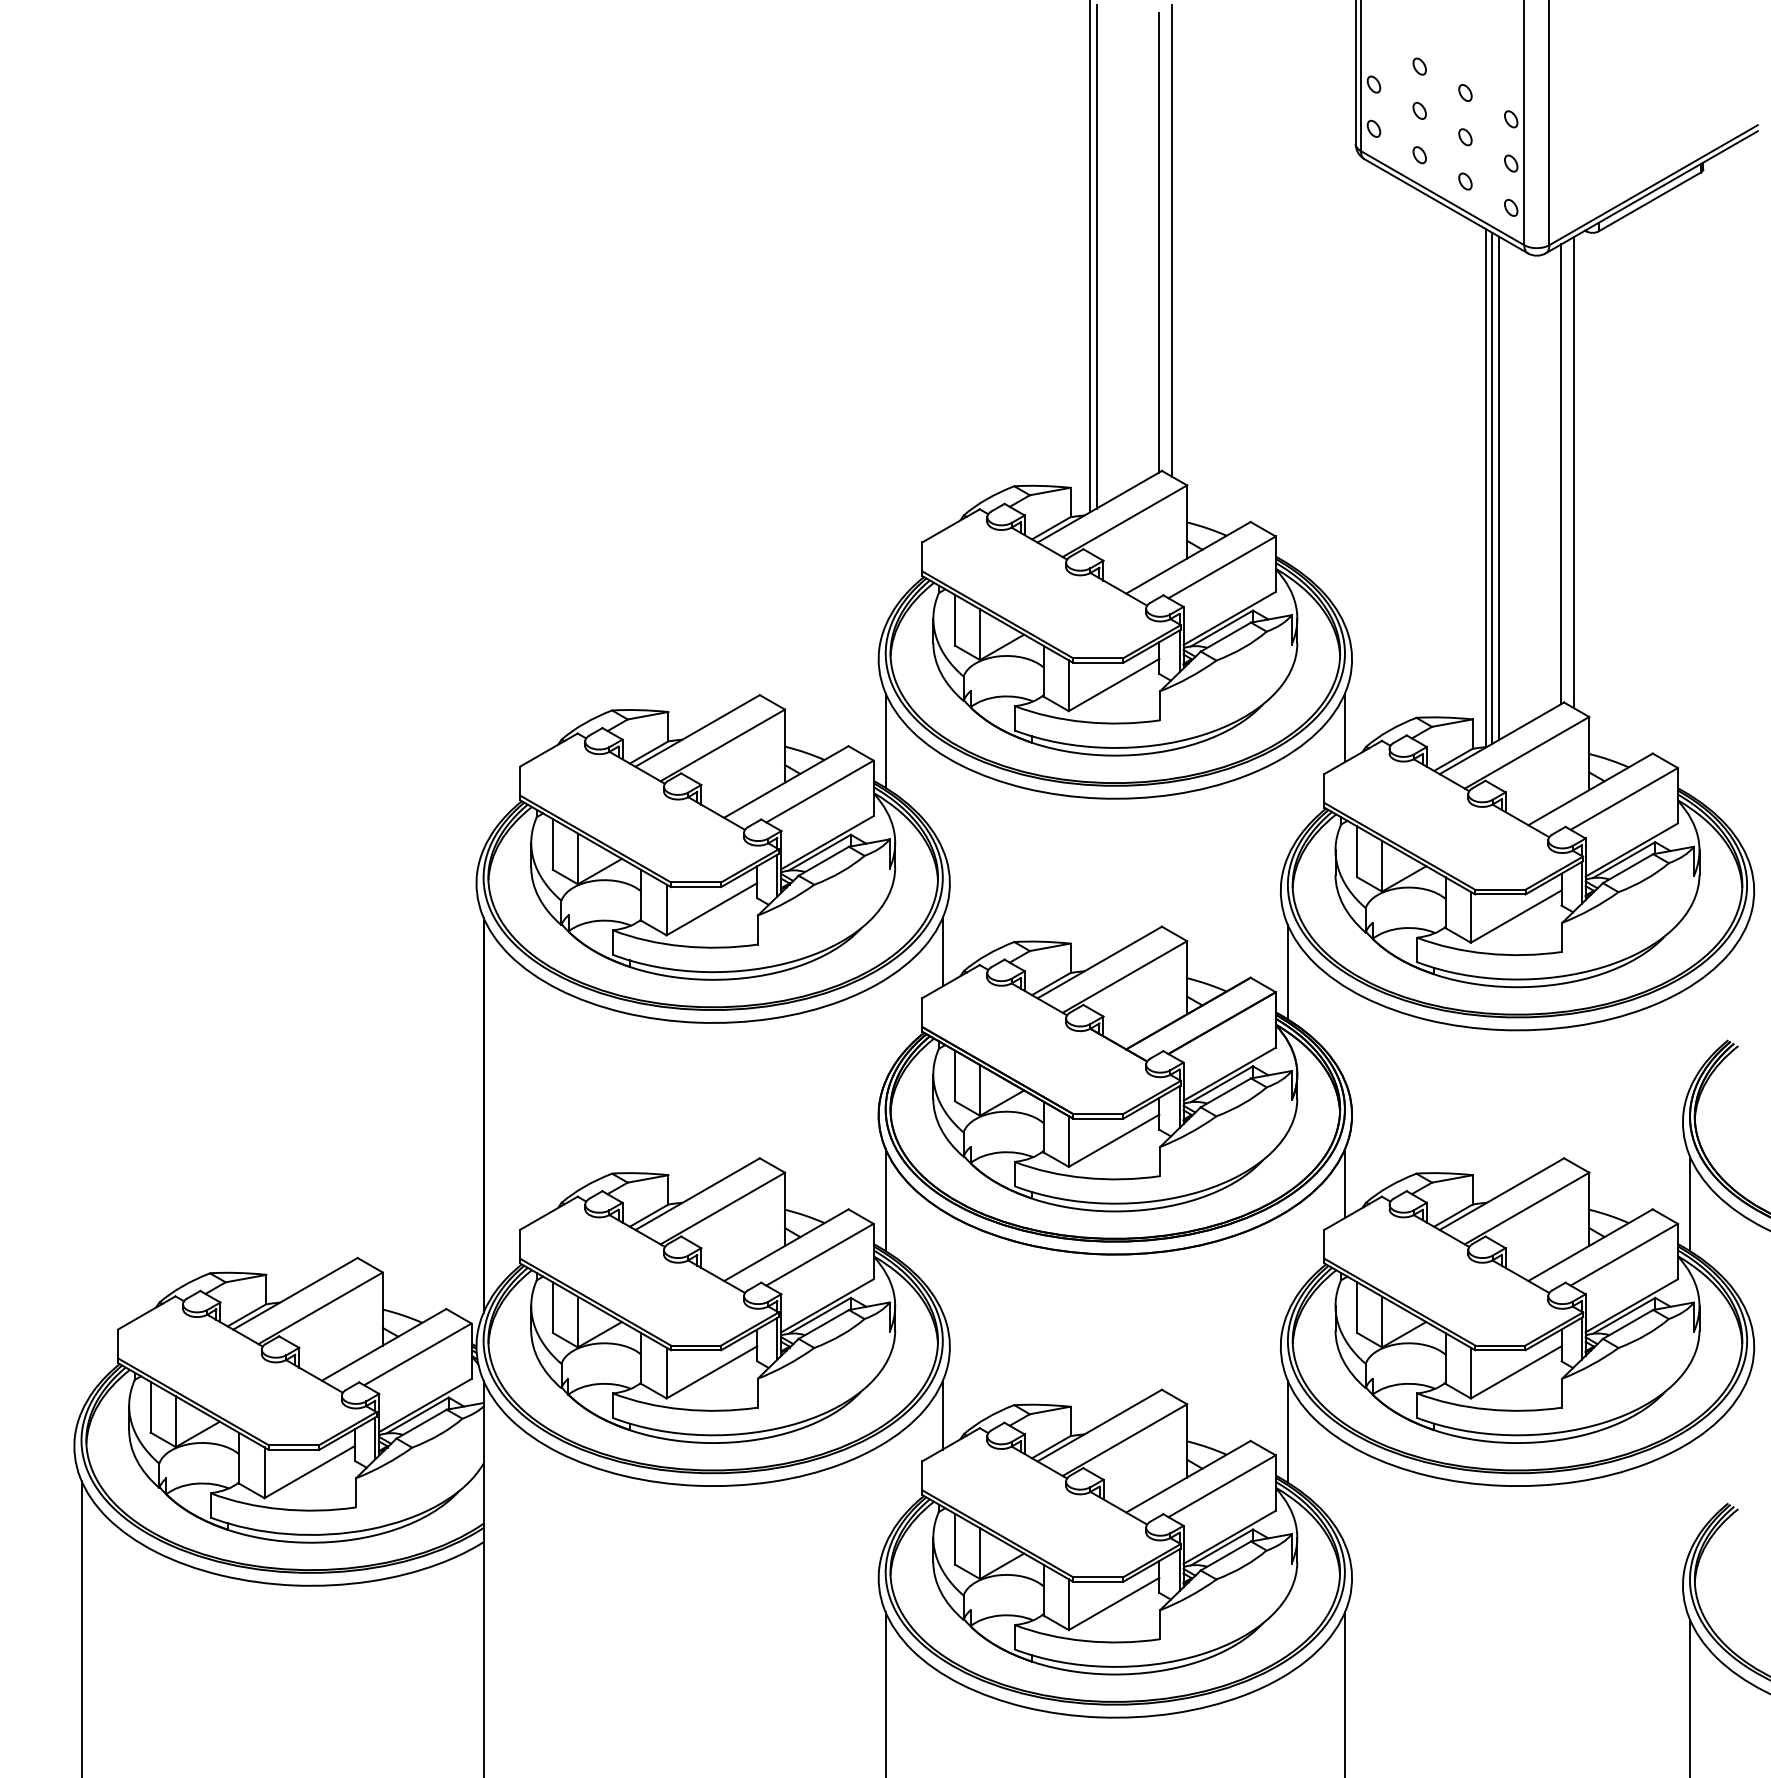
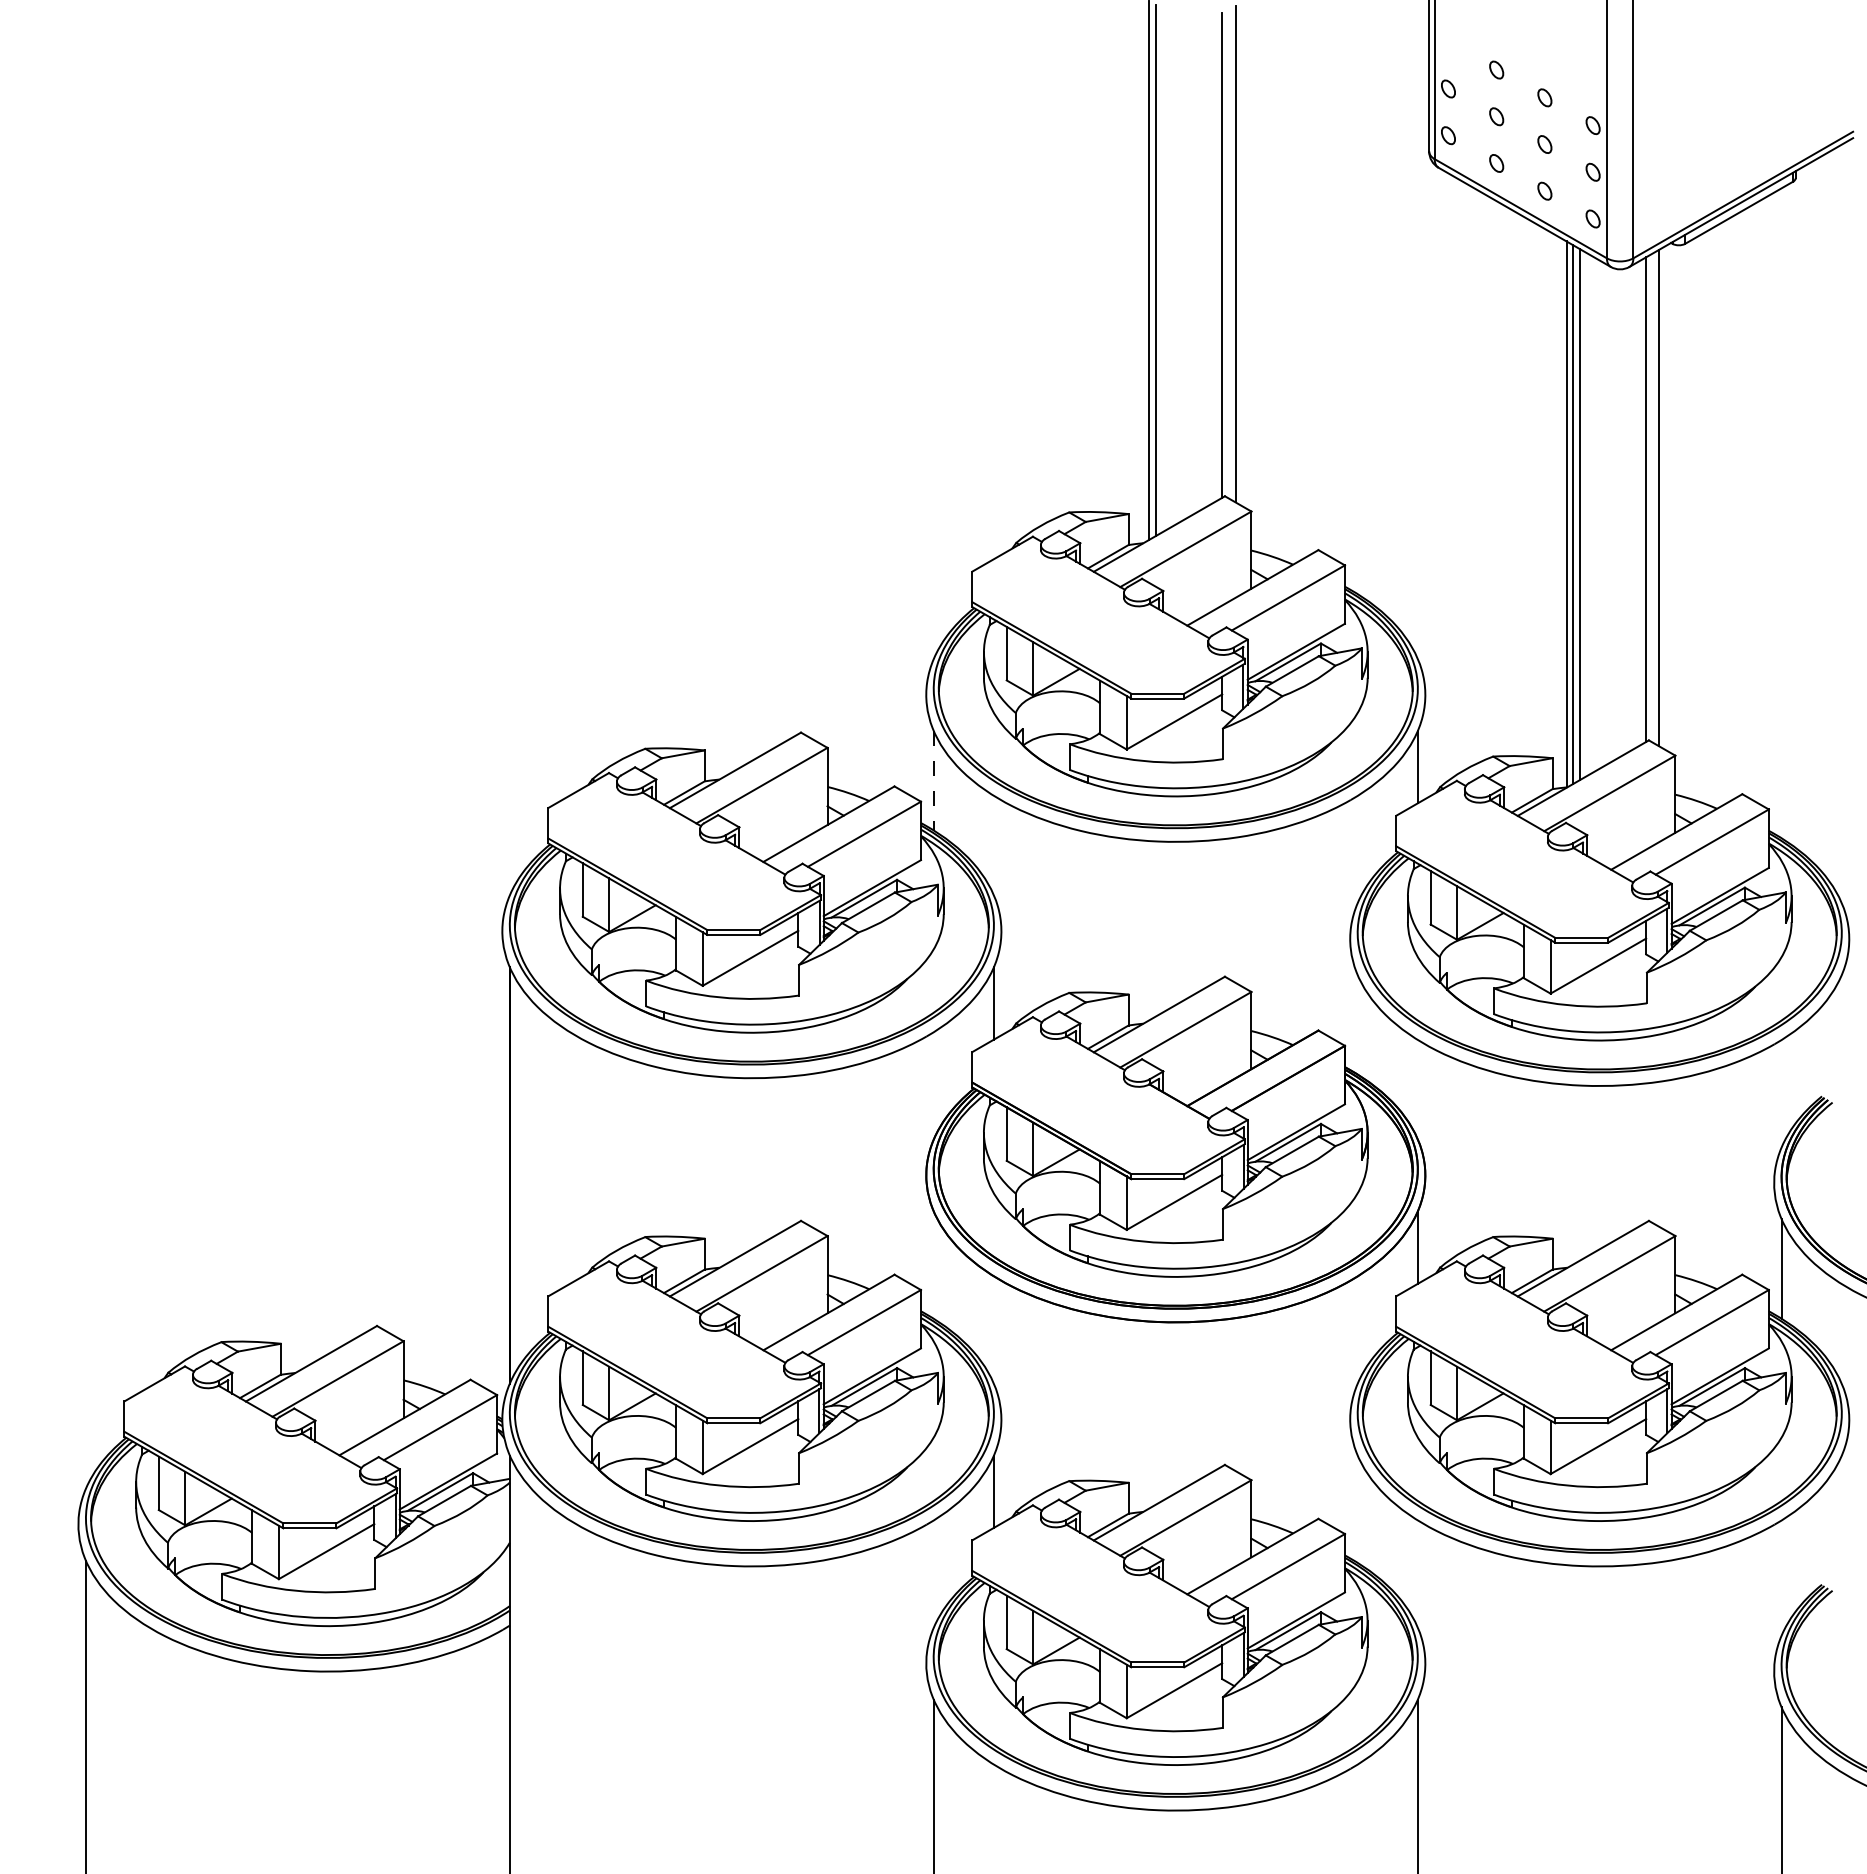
line: (885, 740) -> (933, 780), solid -> dashed
line: (1287, 972) -> (1357, 1024), removed
line: (885, 1199) -> (933, 1264), removed
line: (1287, 1431) -> (1357, 1508), removed

